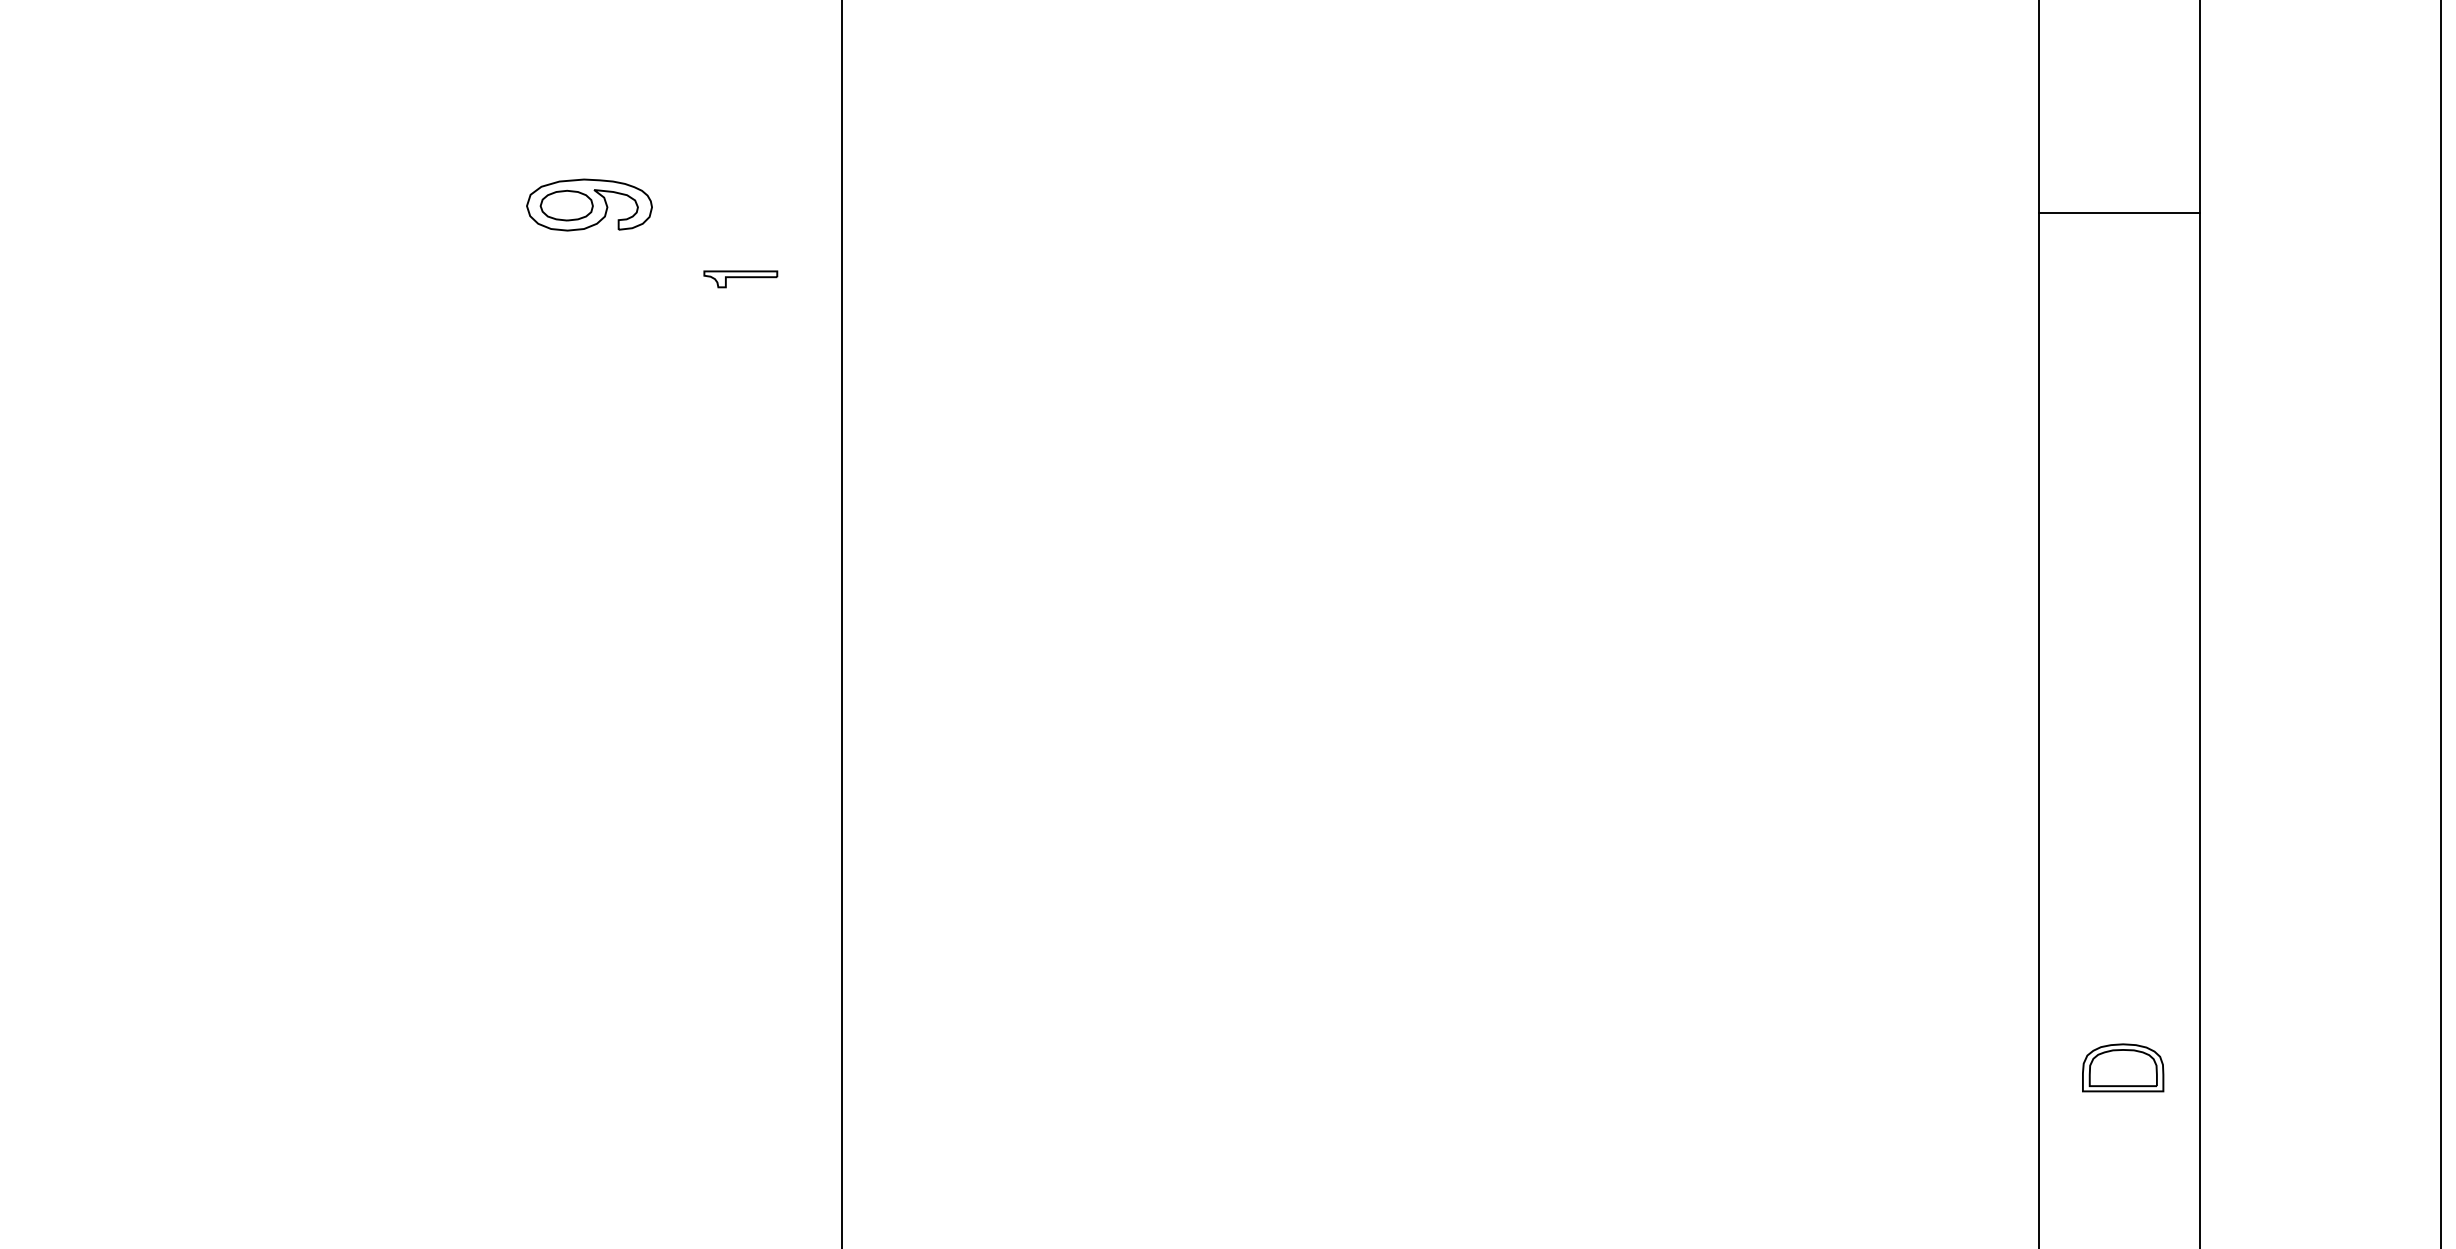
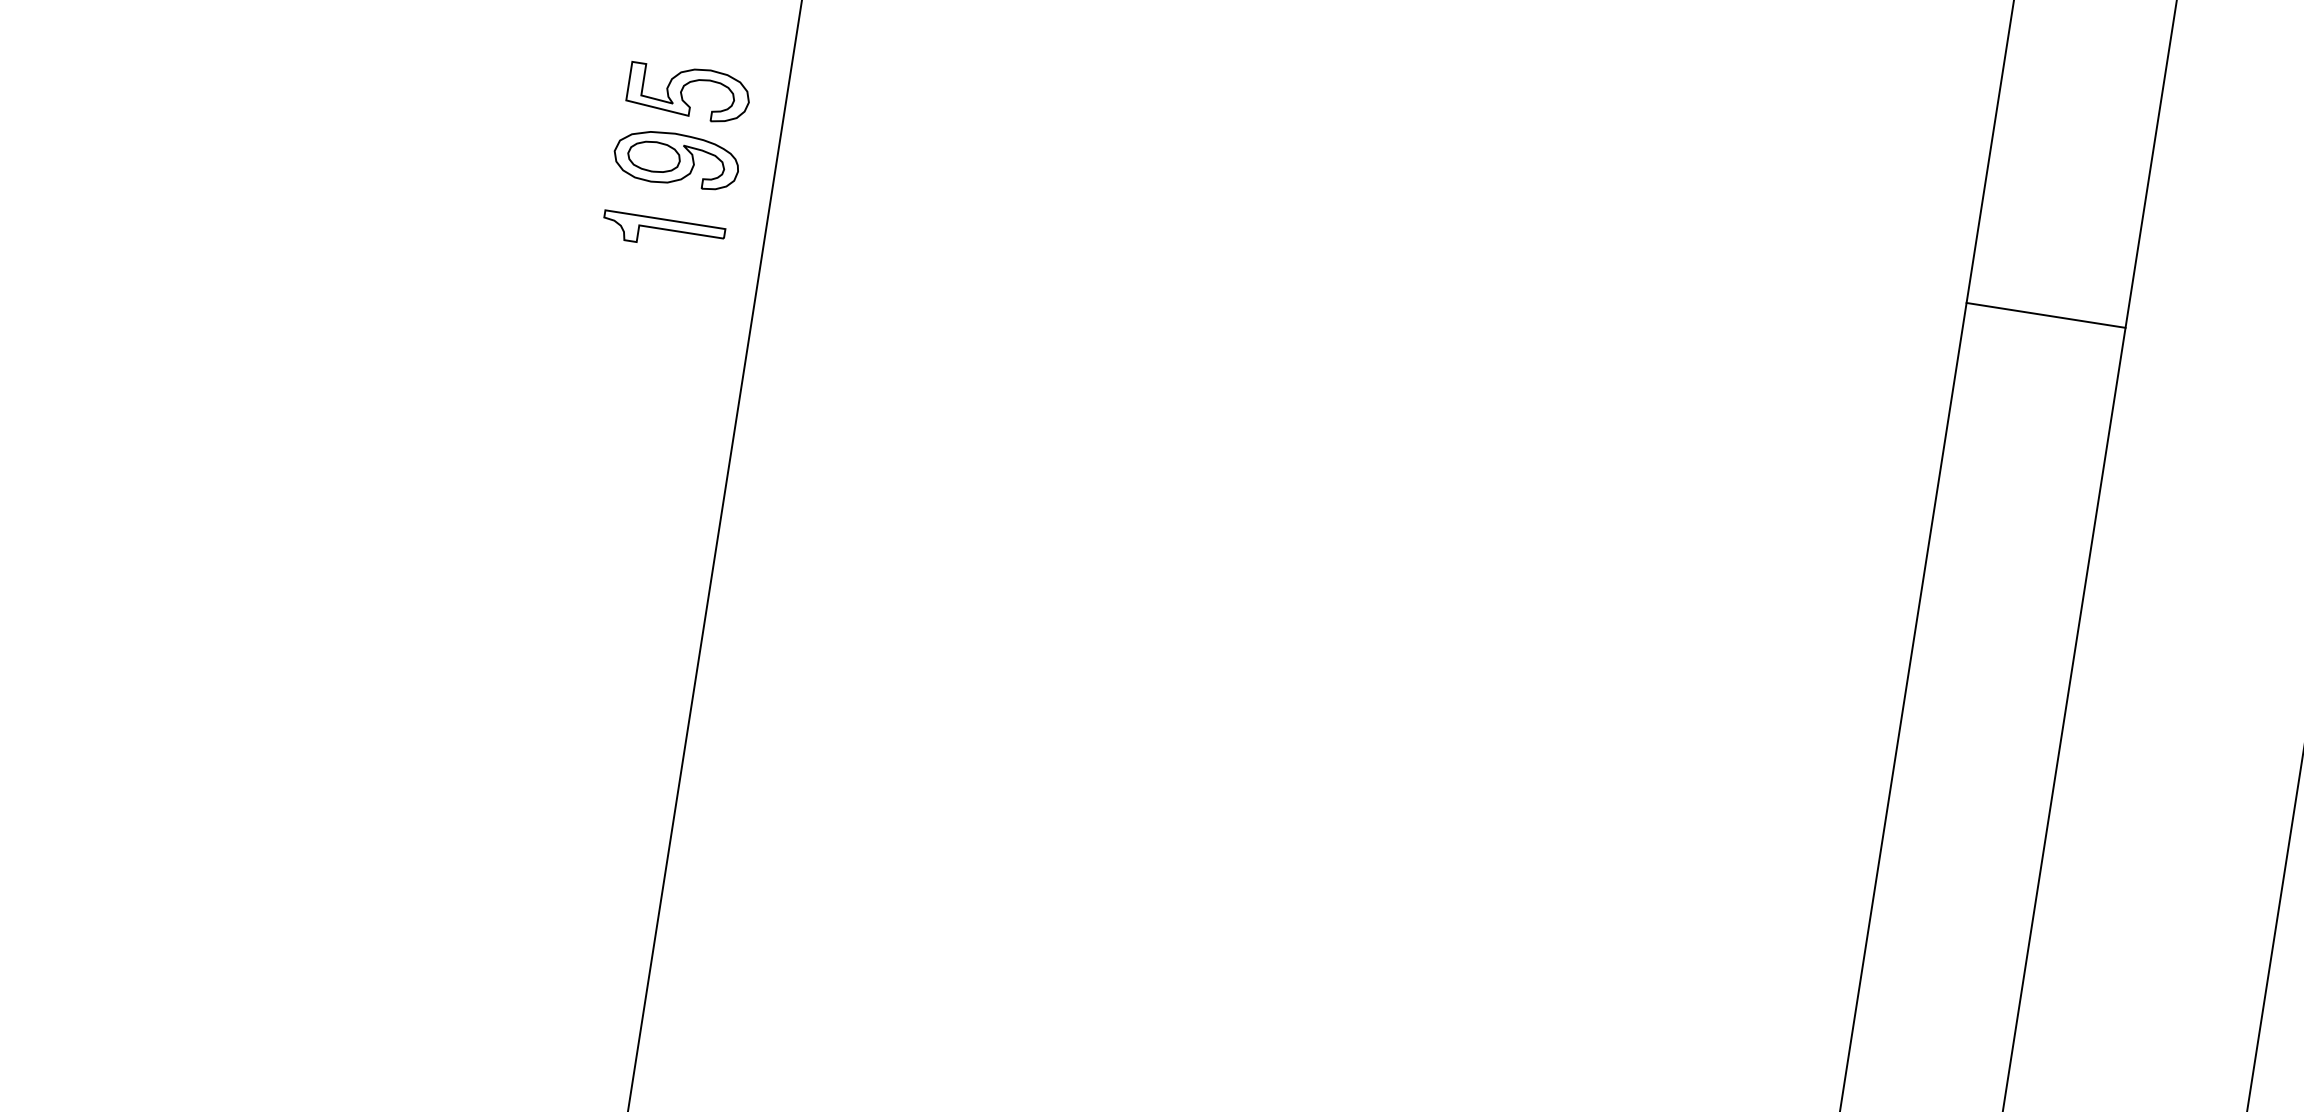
part: (743, 136) -> (688, 92), added
part: (589, 204) -> (676, 159), moved
line: (2119, 212) -> (2046, 314), moved
part: (740, 279) -> (663, 233), size x1.67

